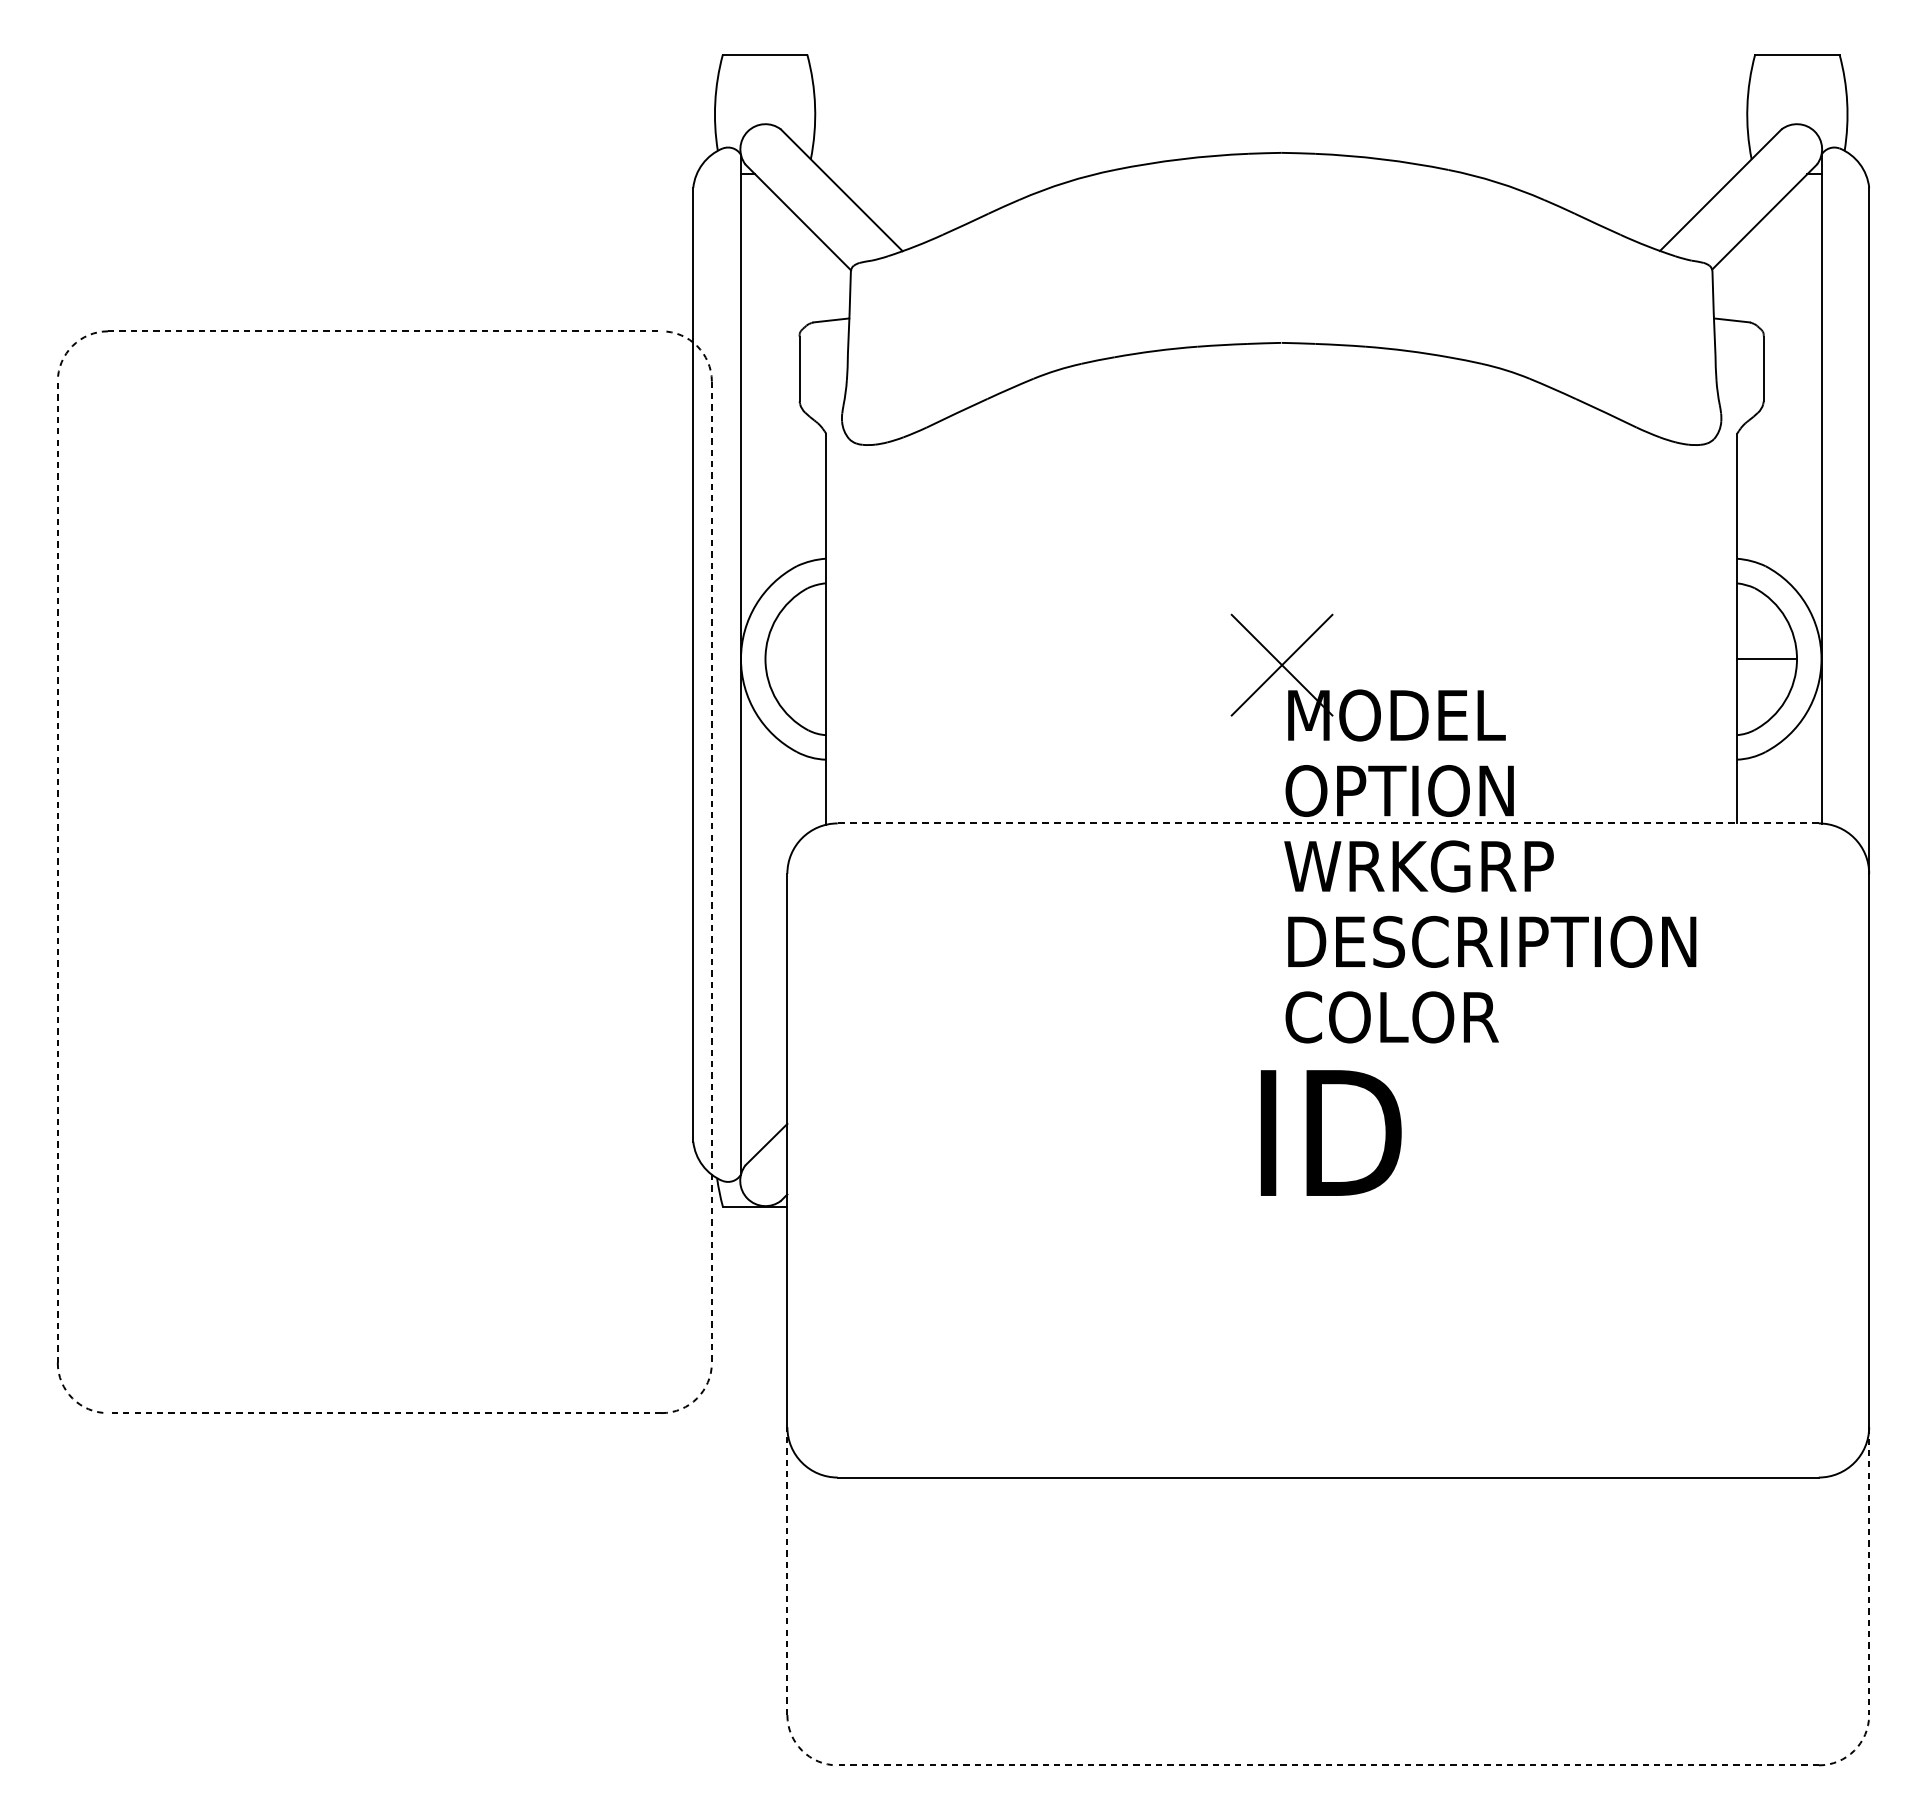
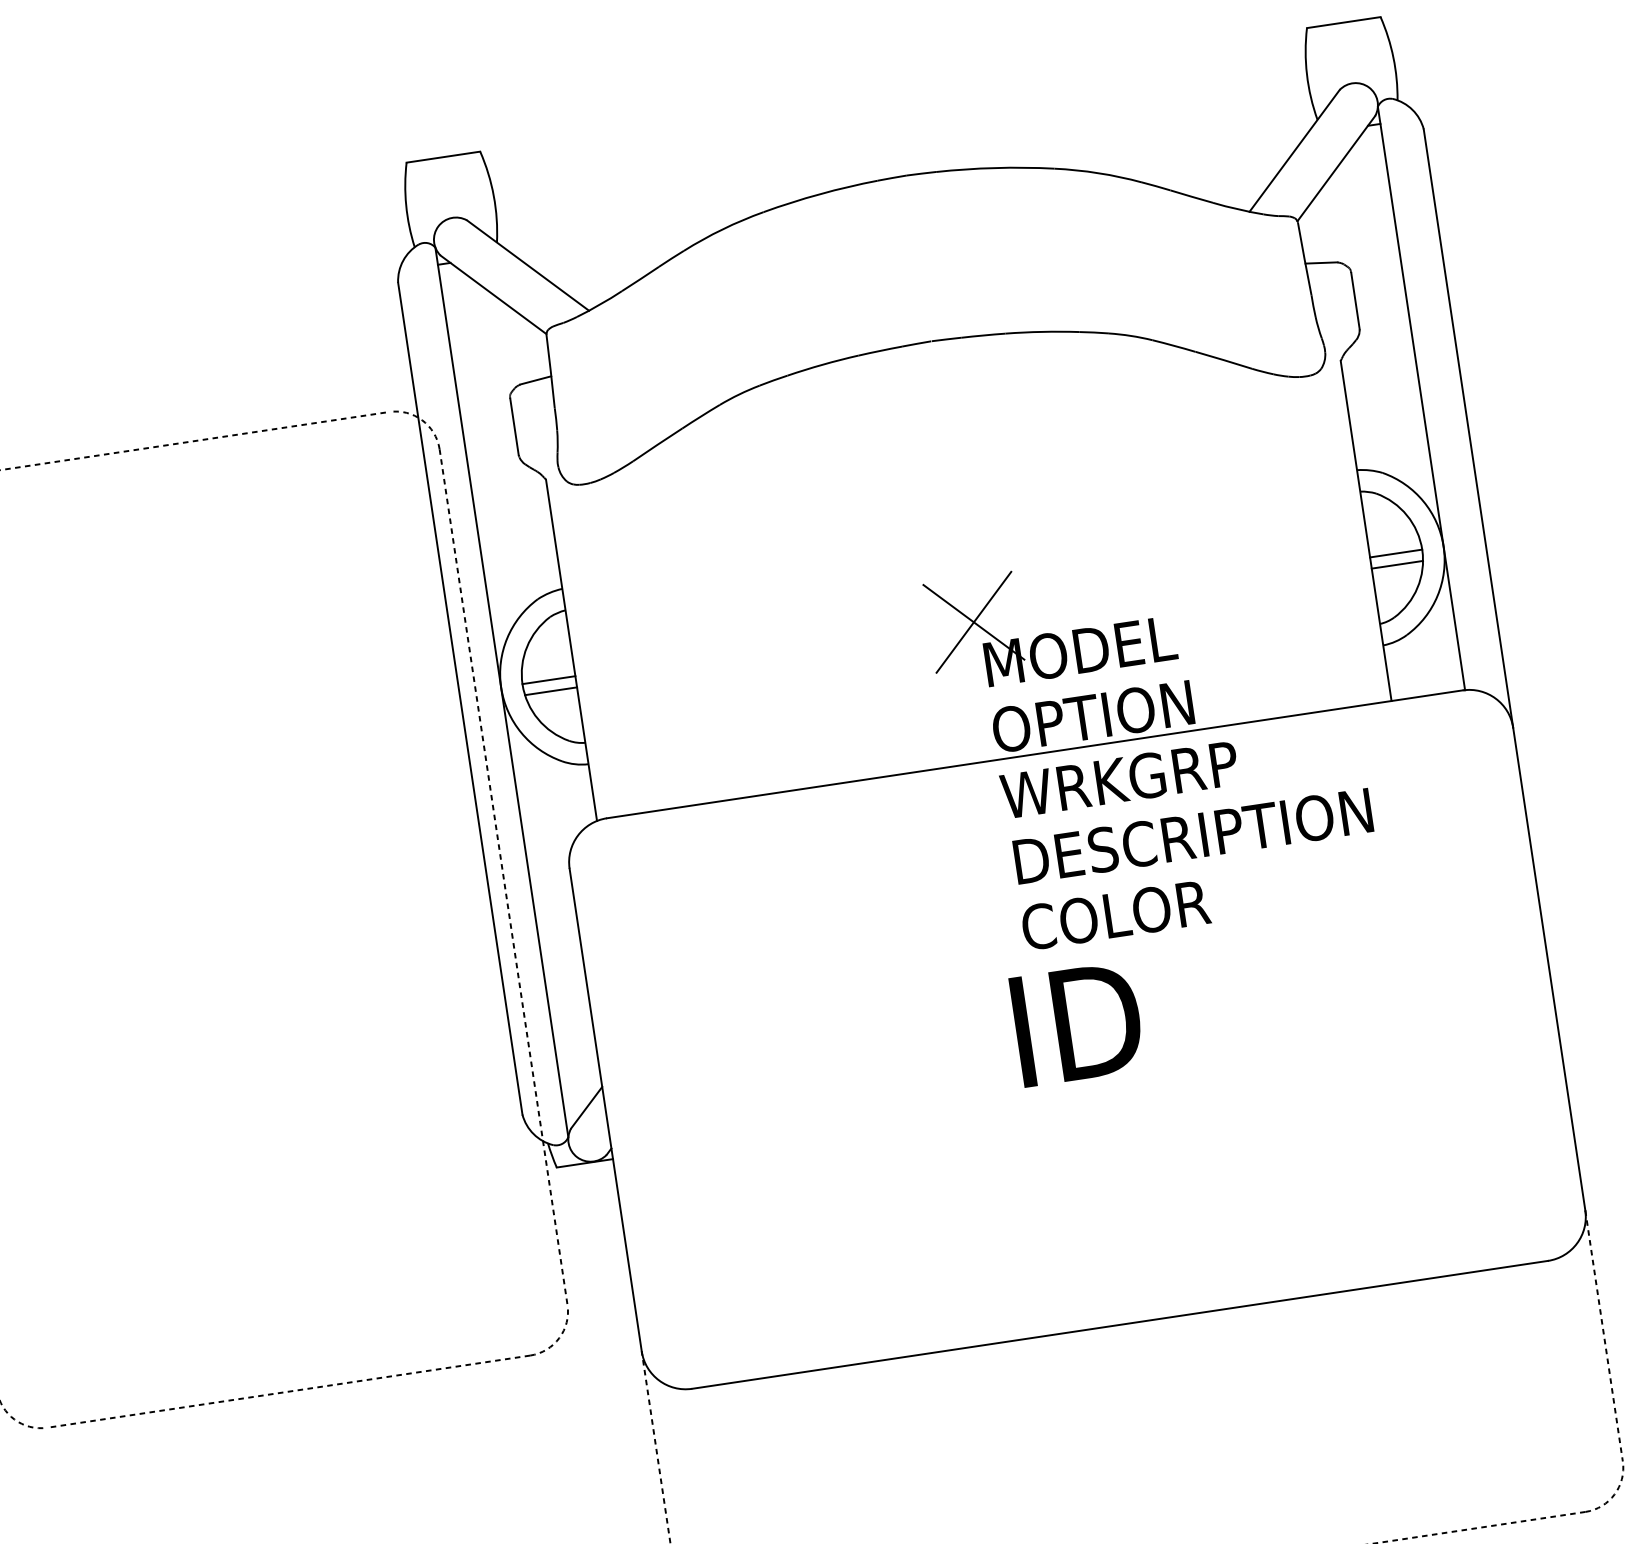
line: (795, 658) -> (548, 679), added
line: (796, 671) -> (551, 691), added
line: (1766, 671) -> (1397, 564), added
line: (1328, 823) -> (1035, 754), dashed -> solid

